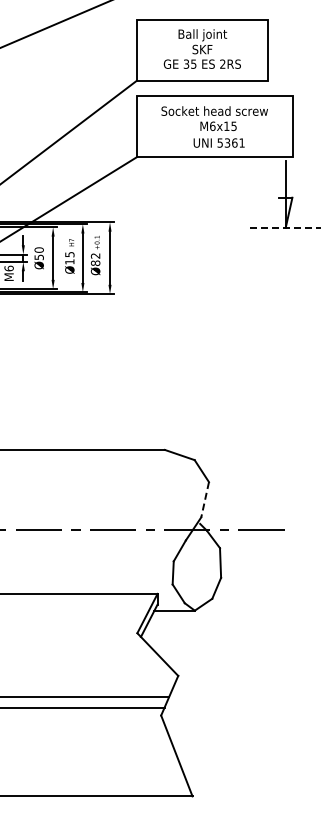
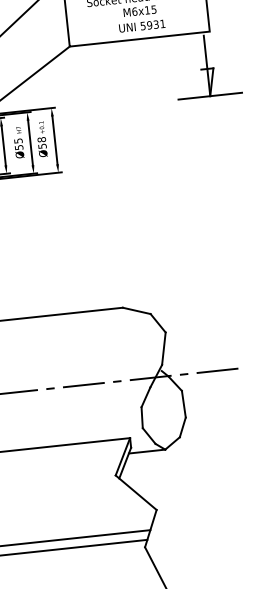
text: (230, 142) -> (152, 24), 5361 -> 5931
line: (286, 227) -> (210, 95), dashed -> solid
text: (95, 259) -> (42, 142), Ø82 -> Ø58
text: (69, 261) -> (18, 147), Ø15 -> Ø55
line: (205, 500) -> (164, 349), dashed -> solid

